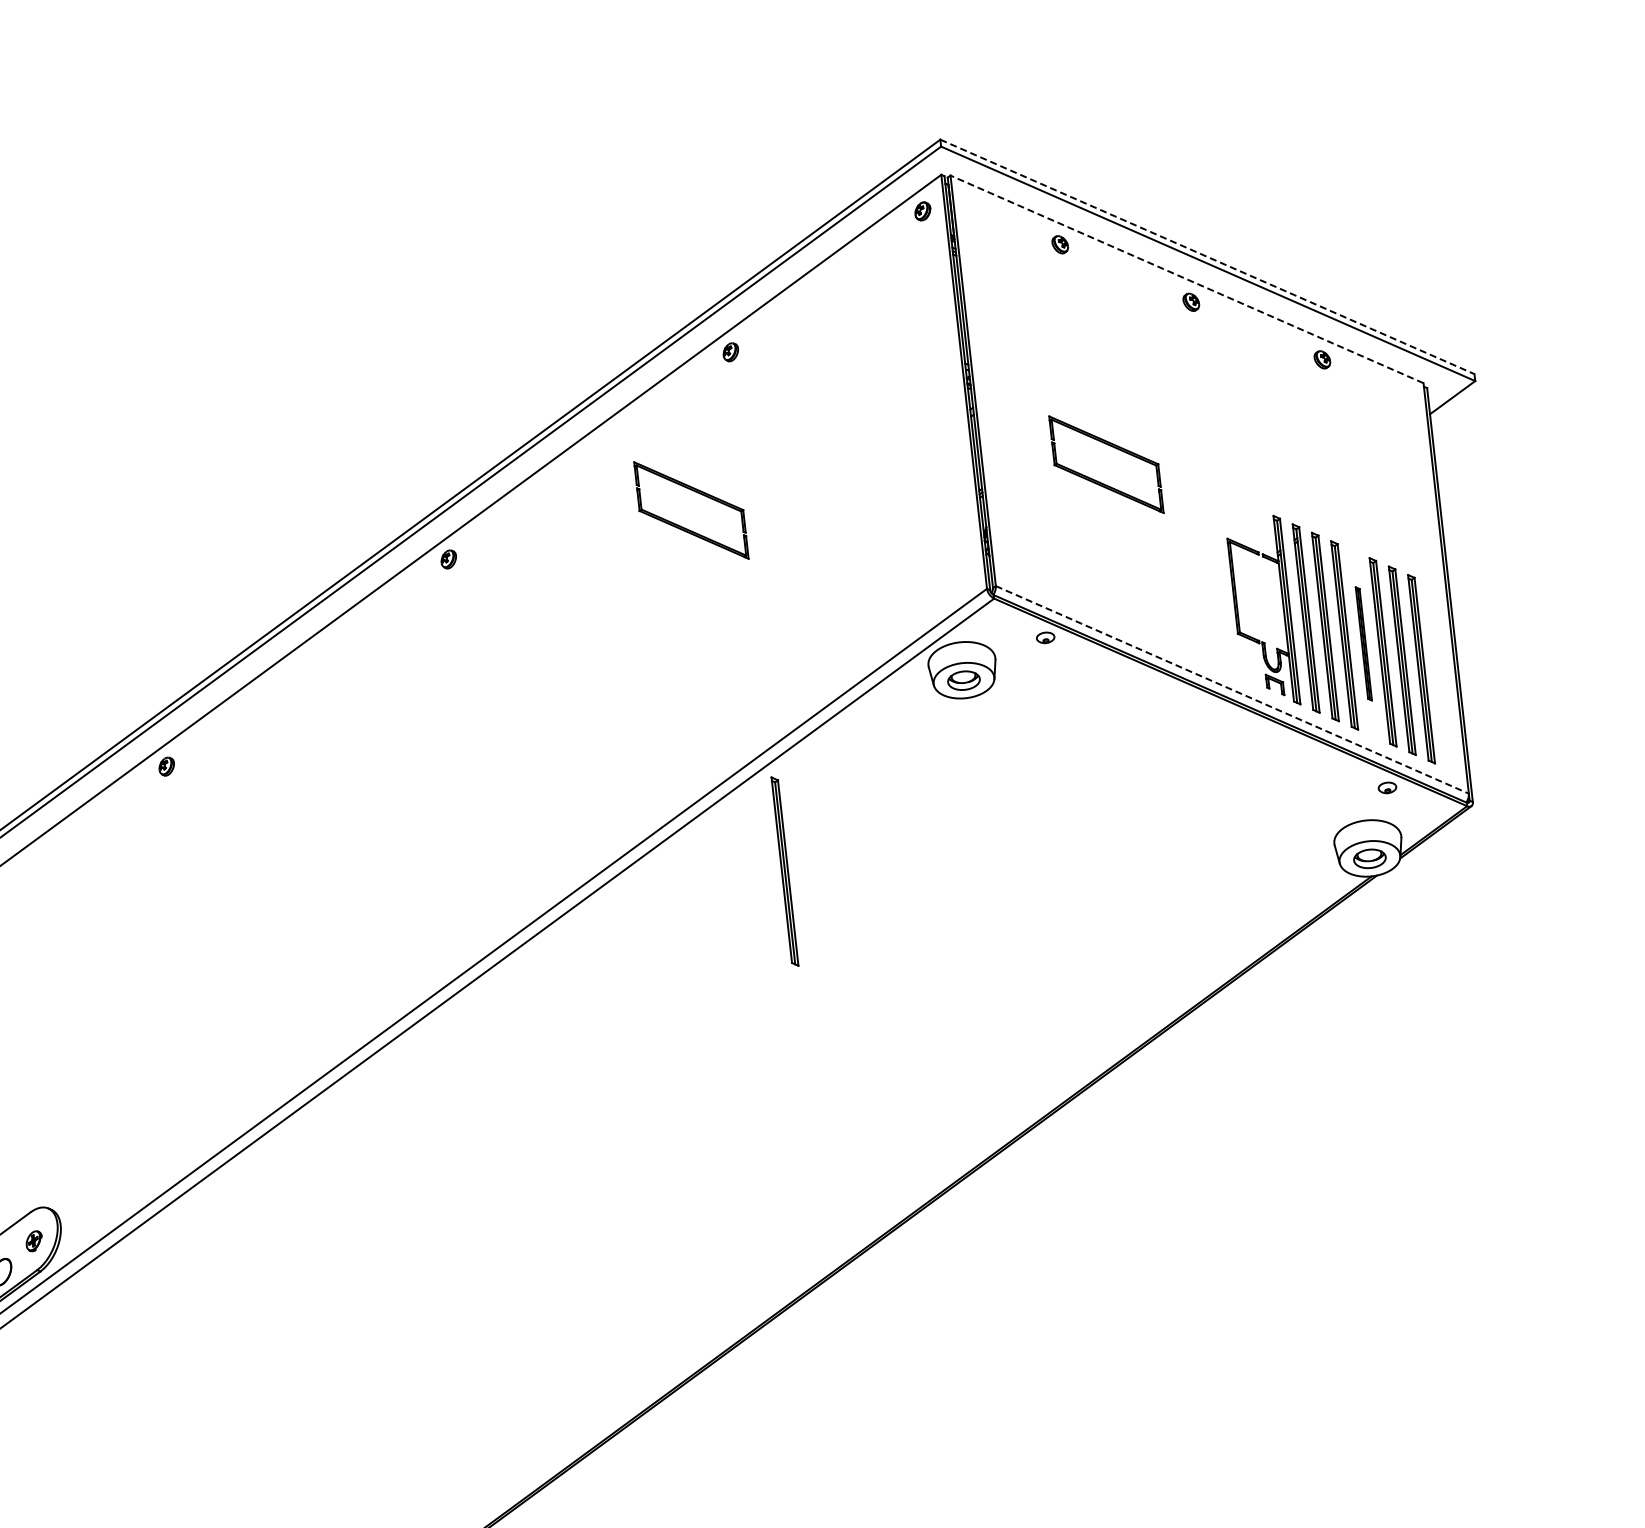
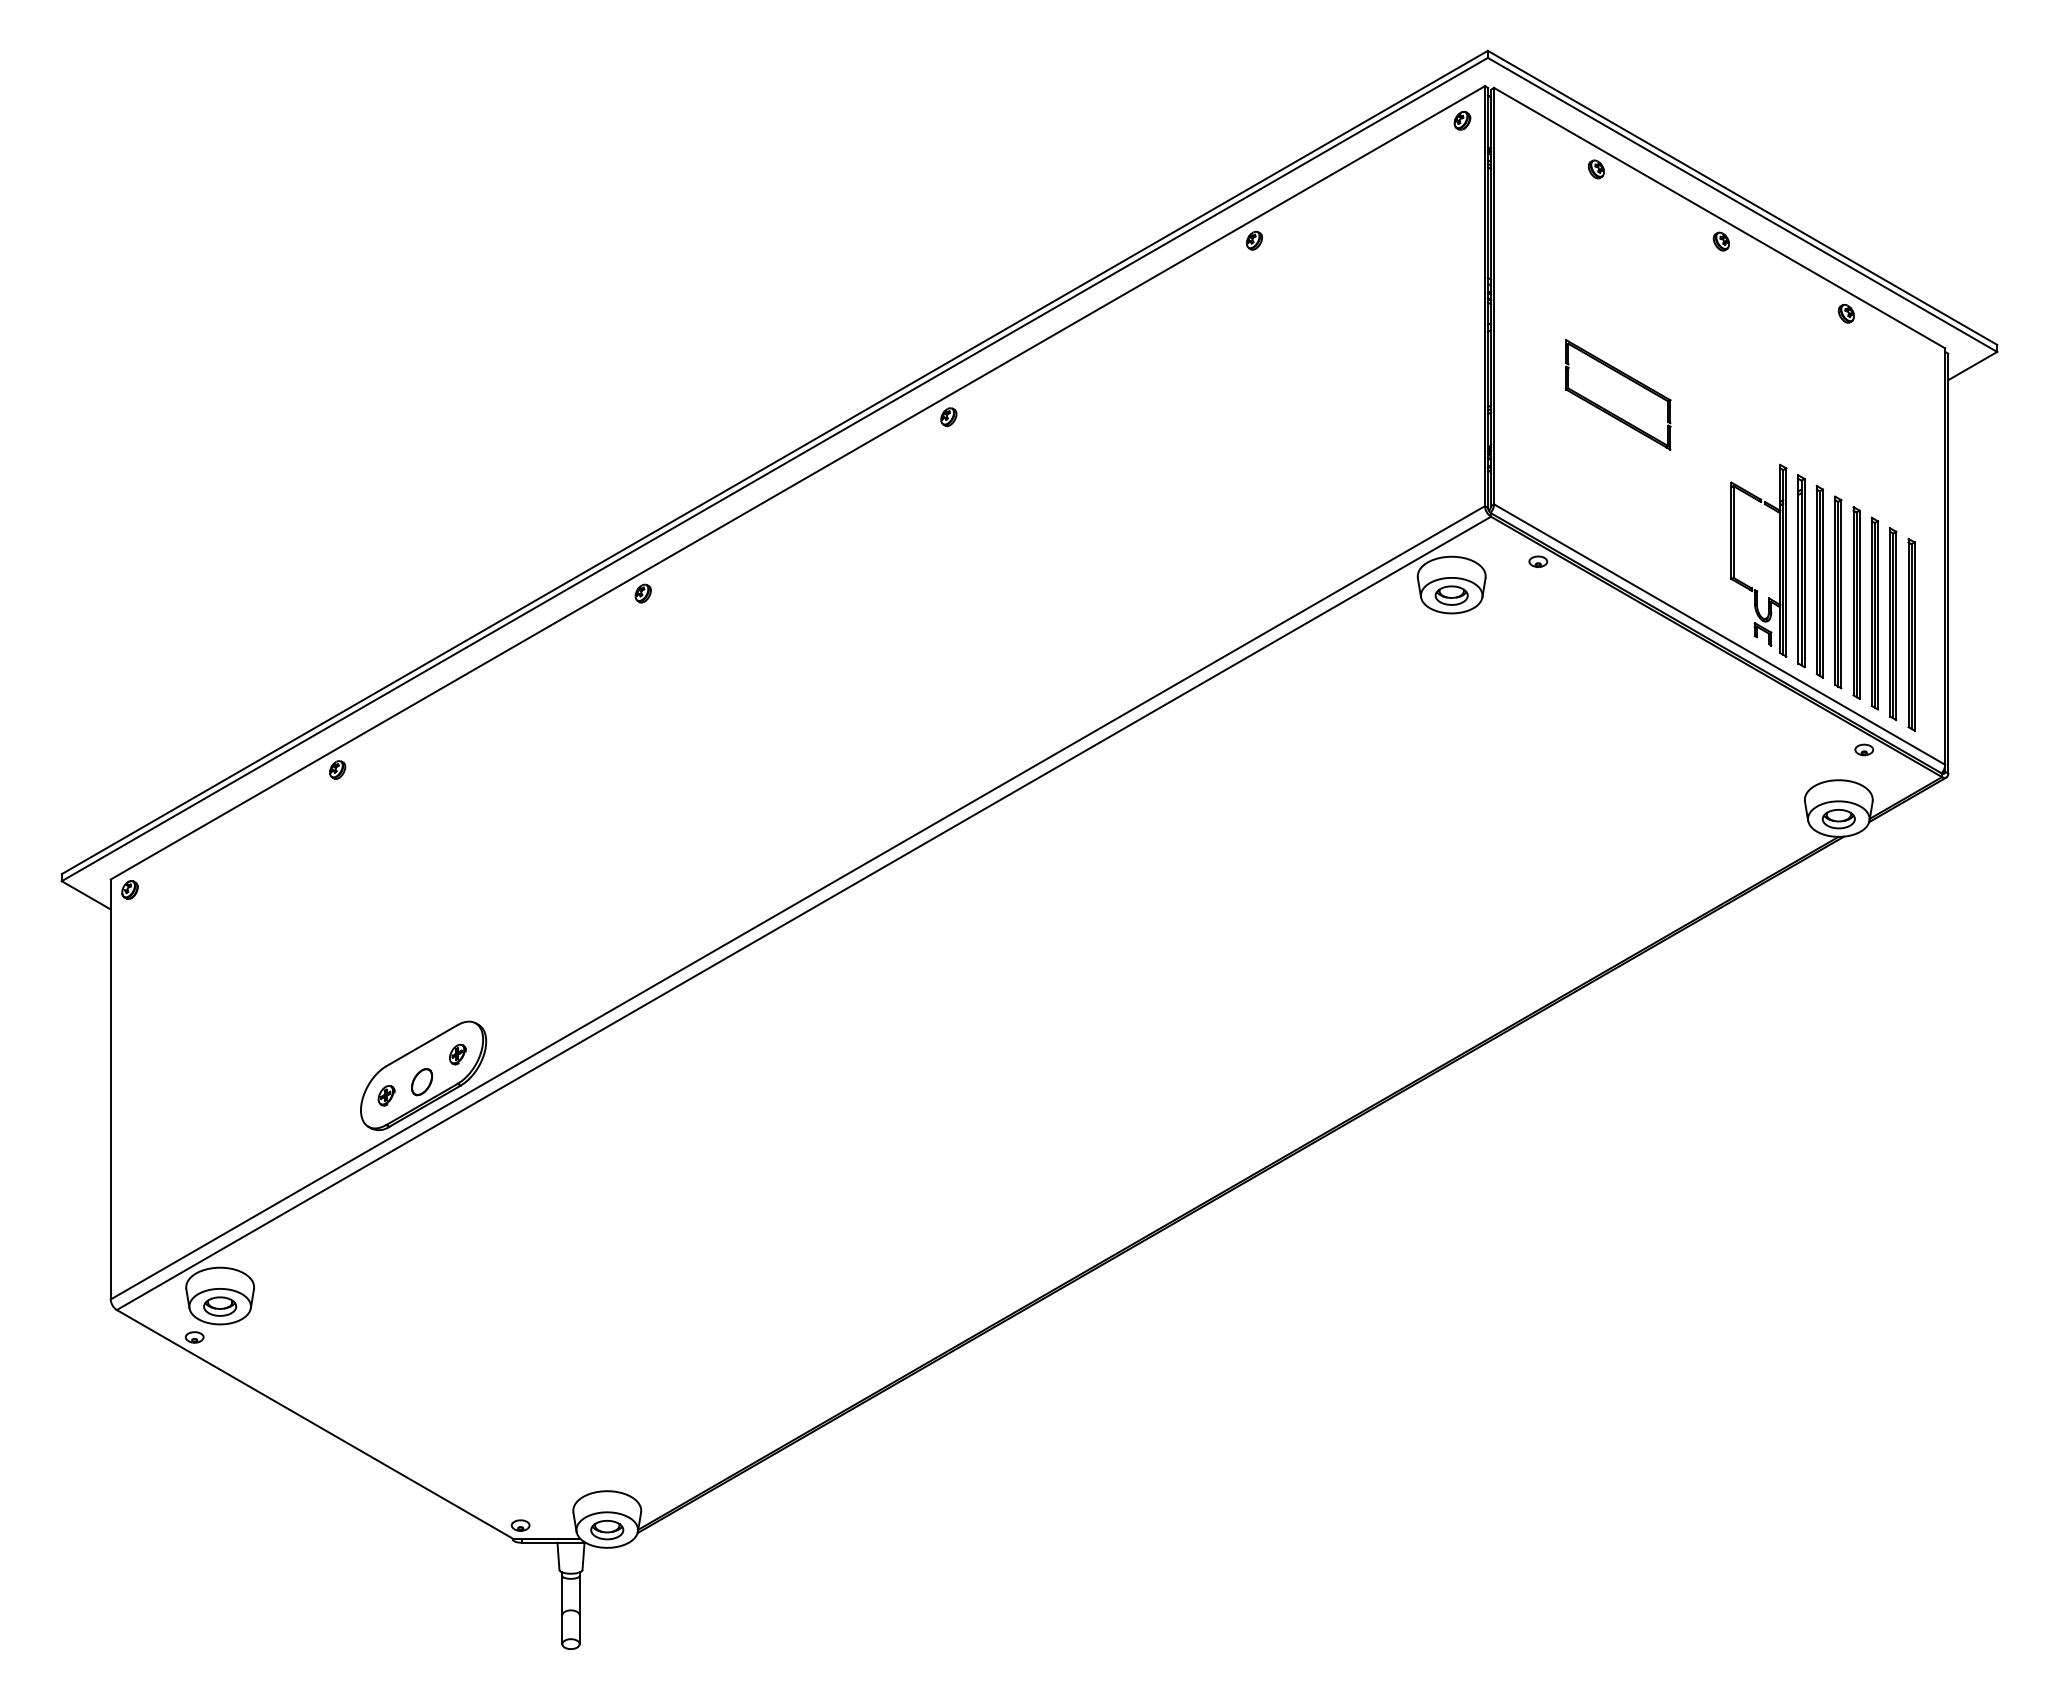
line: (1207, 257) -> (1742, 198), dashed -> solid
line: (1186, 278) -> (1719, 217), dashed -> solid
part: (691, 510) -> (1197, 394), removed
part: (1363, 643) -> (1856, 602), size x1.67
line: (1233, 689) -> (1720, 634), dashed -> solid
part: (785, 871) -> (1251, 767), removed

